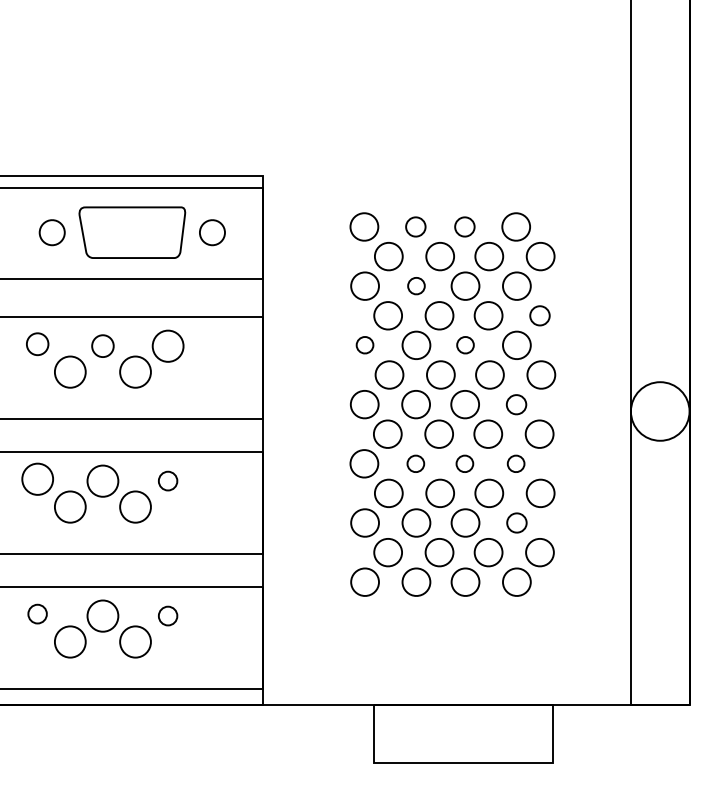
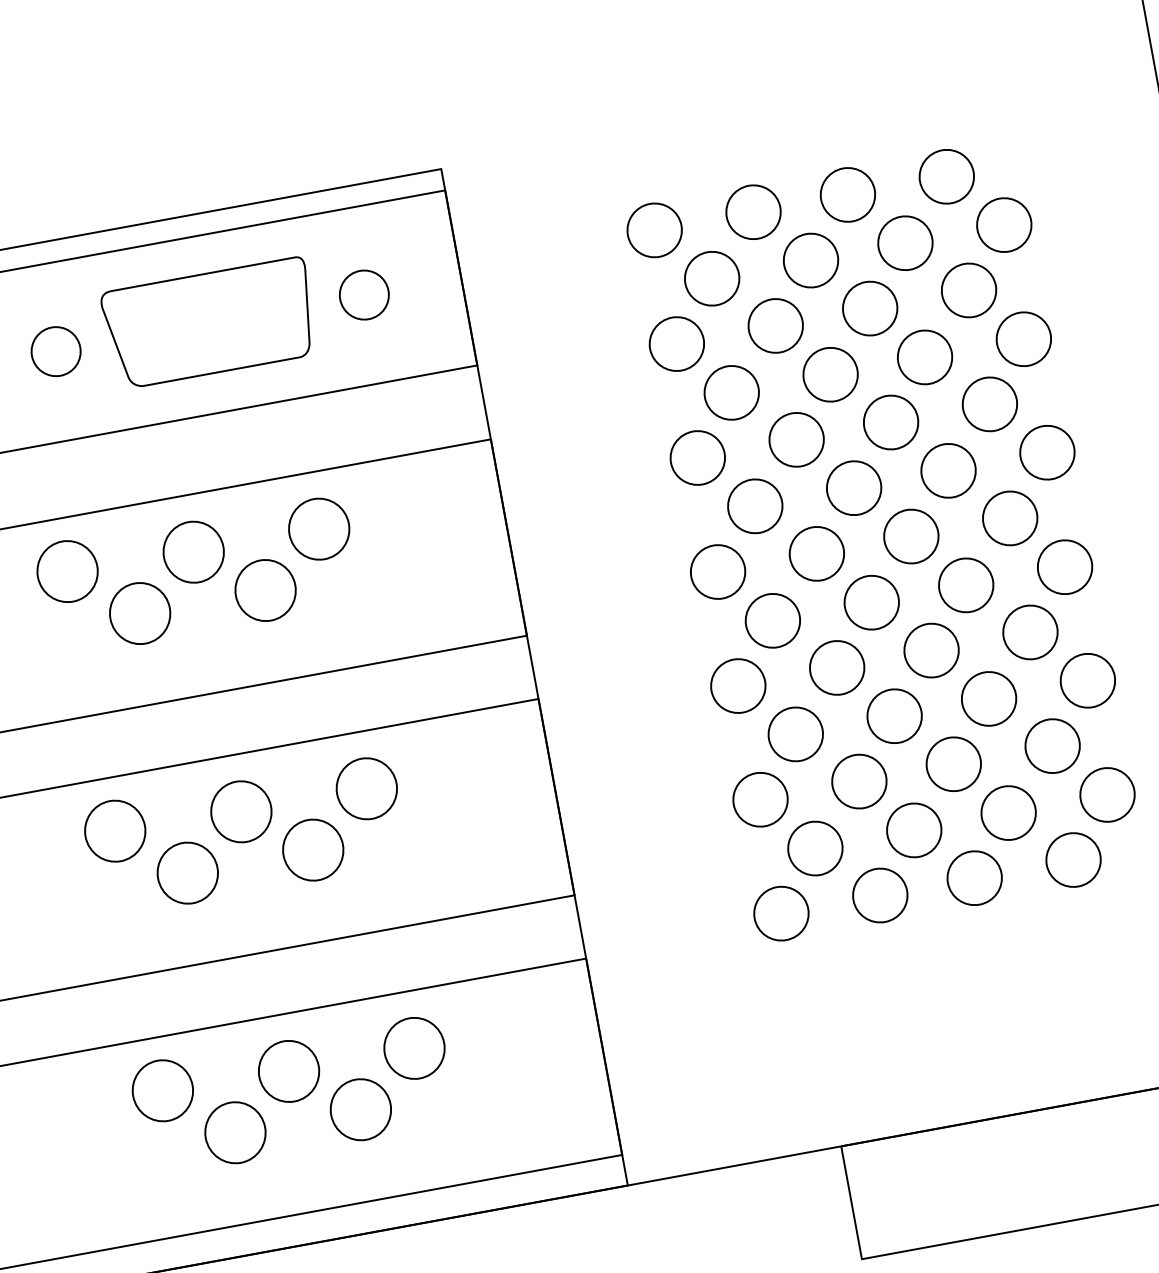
part: (415, 226) -> (752, 211), size x1.43
part: (464, 226) -> (847, 194), size x1.43
part: (416, 285) -> (775, 324), size x1.67
part: (539, 315) -> (1022, 338), size x1.43
part: (37, 343) -> (66, 570), size x1.43
part: (364, 344) -> (696, 456), size x1.67
part: (465, 344) -> (890, 420), size x1.67
part: (102, 345) -> (192, 550), size x1.43
part: (516, 404) -> (1010, 518), size x1.43
part: (415, 463) -> (836, 667), size x1.67
part: (464, 463) -> (930, 650), size x1.67
part: (515, 463) -> (1028, 632), size x1.67
part: (167, 480) -> (365, 787), size x1.67
part: (516, 522) -> (1051, 745), size x1.43
part: (37, 613) -> (162, 1089), size x1.67
part: (167, 615) -> (413, 1047), size x1.67

